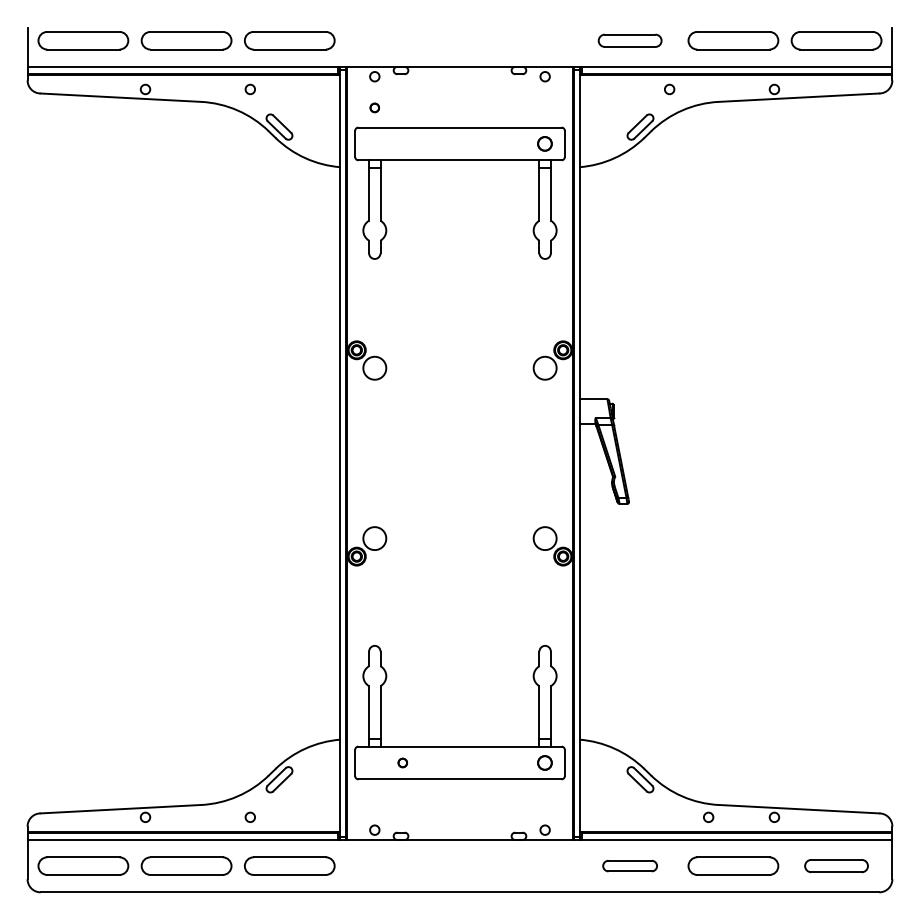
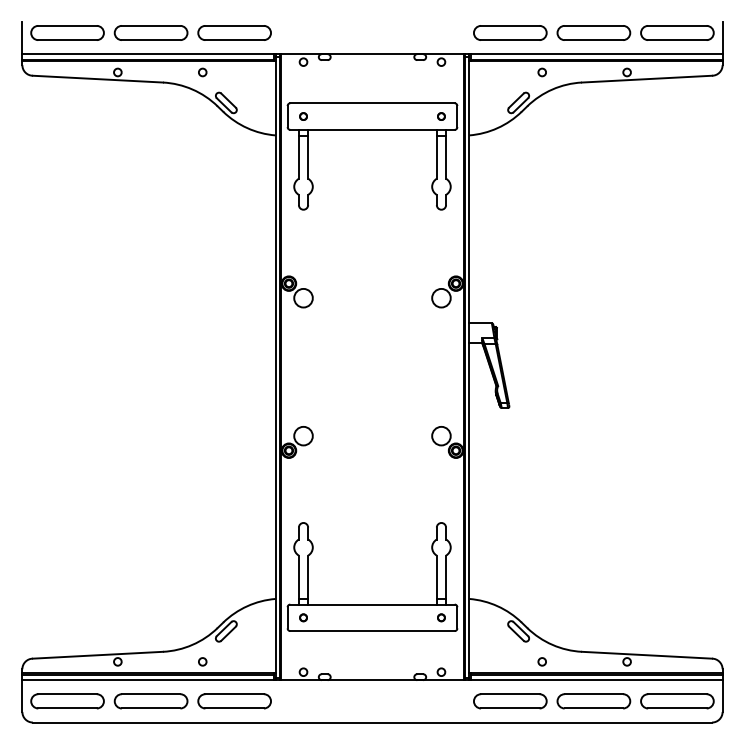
part: (629, 40) -> (509, 32), size x1.43
part: (374, 107) -> (303, 116), moved
part: (545, 143) -> (441, 116), size x0.62
part: (402, 762) -> (303, 617), moved
part: (545, 762) -> (441, 617), size x0.62
circle: (708, 816) -> (542, 661), moved
part: (629, 865) -> (509, 700), size x1.67
part: (836, 865) -> (677, 700), size x1.43

